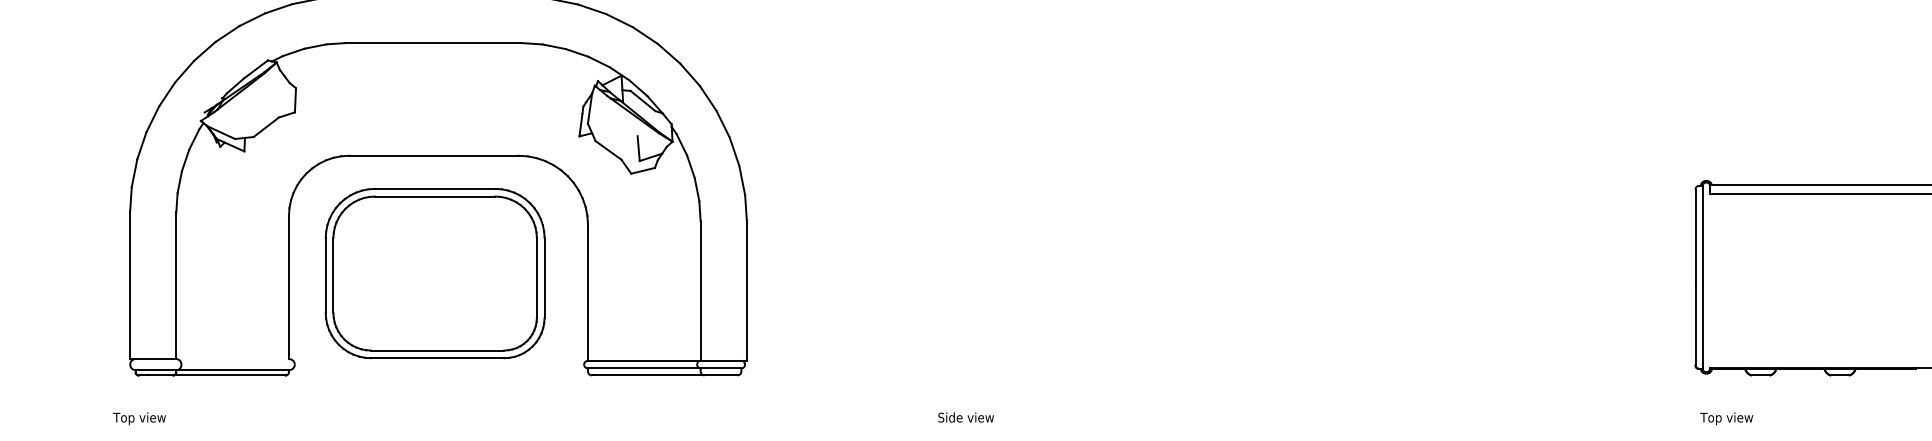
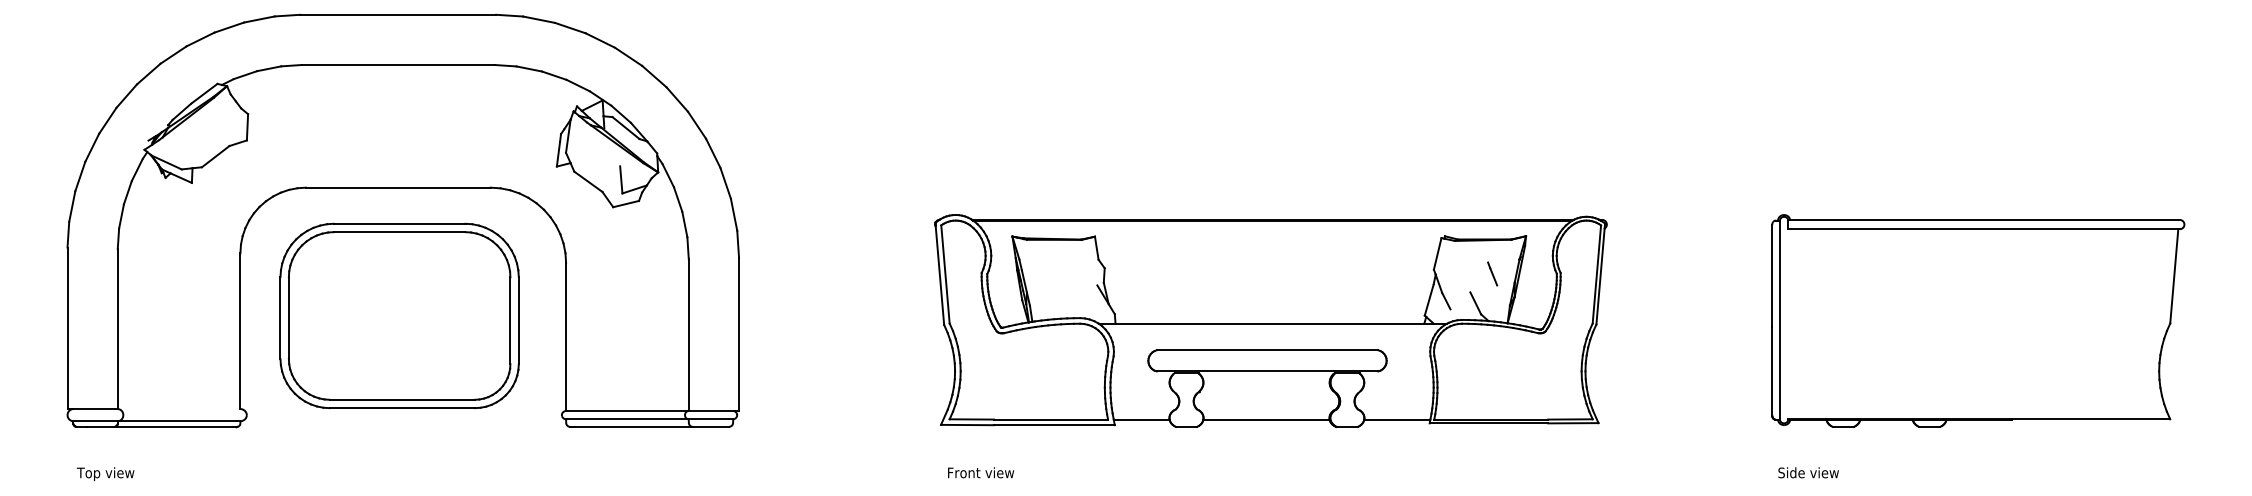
part: (1234, 277) -> (1270, 320), added
text: (968, 417) -> (980, 472), Side view -> Front view
text: (139, 419) -> (105, 474), moved
text: (1727, 419) -> (1807, 474), Top view -> Side view

